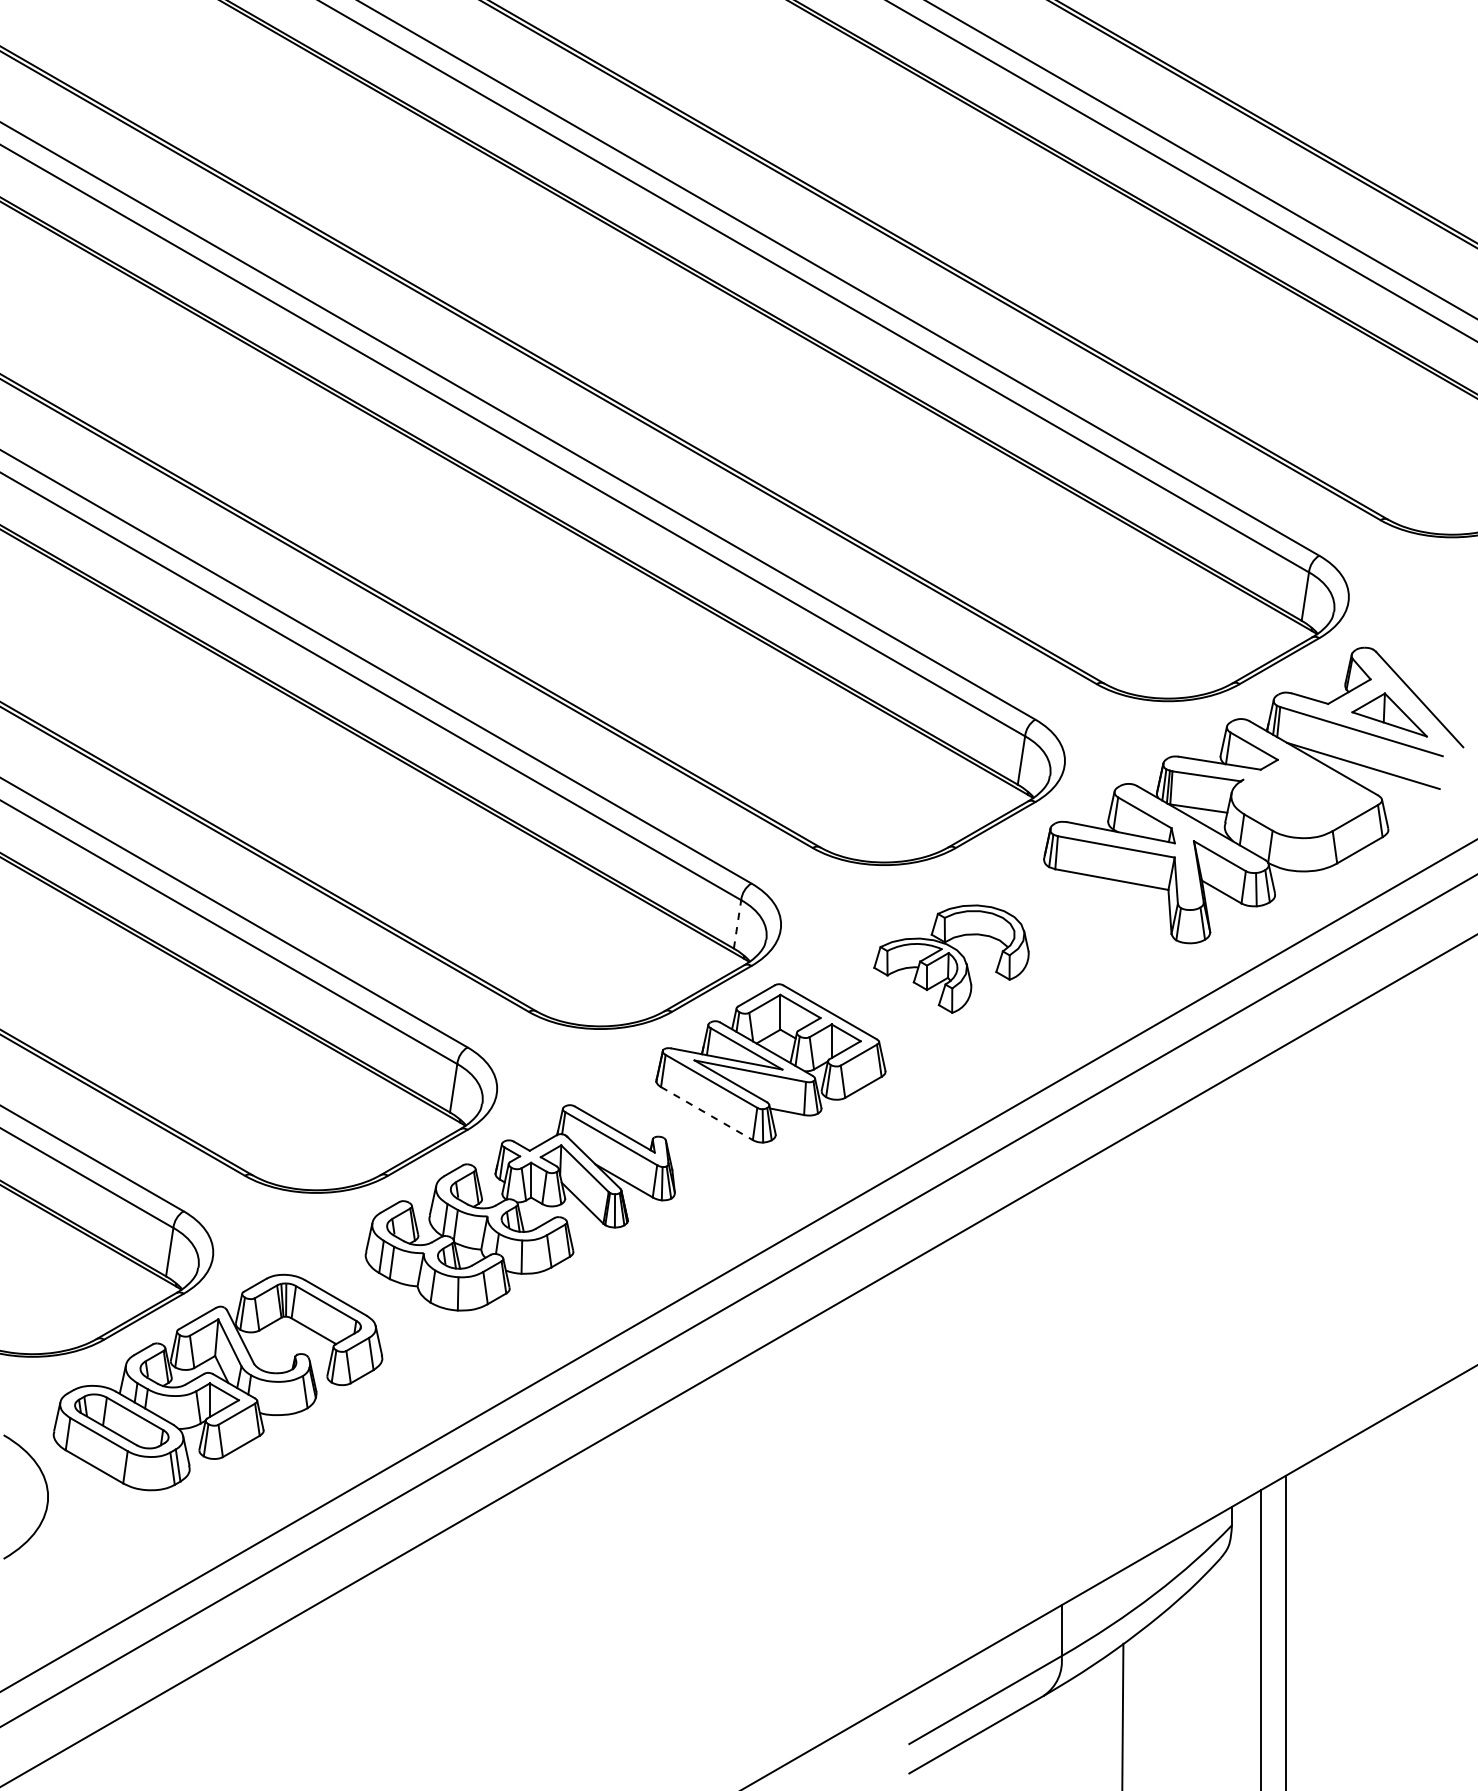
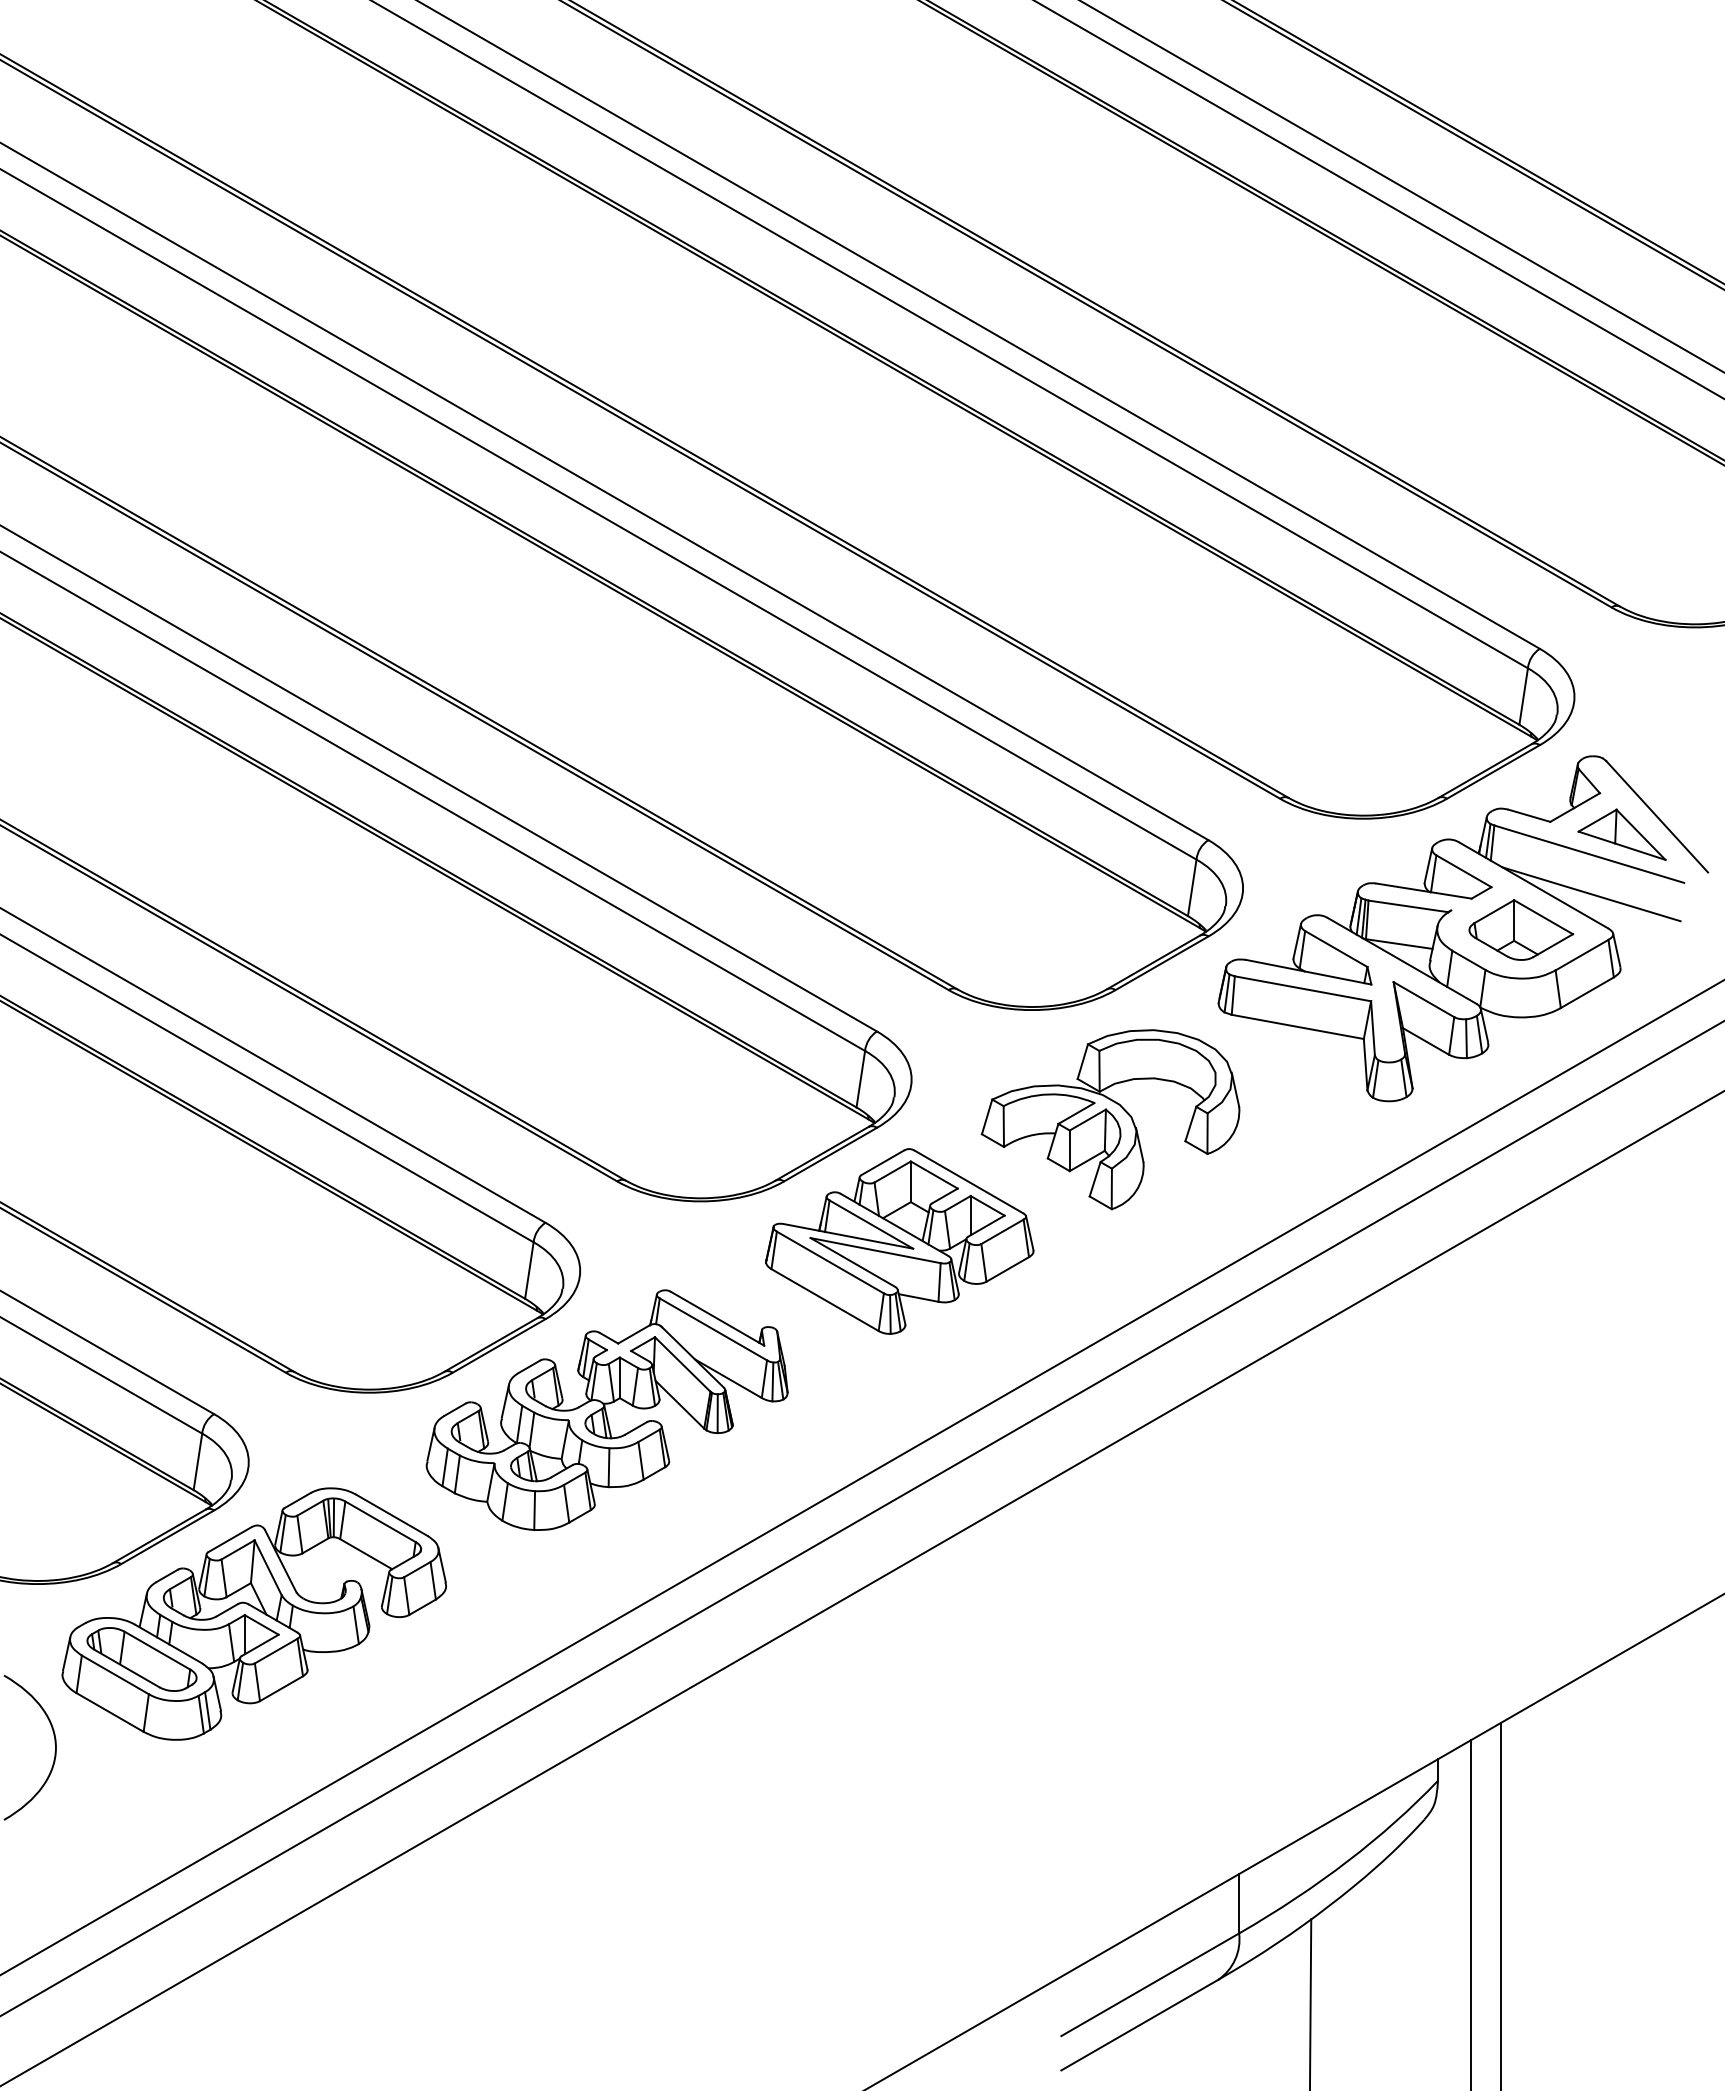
part: (1303, 796) -> (1521, 929), added
line: (737, 924) -> (860, 1079), dashed -> solid
part: (951, 958) -> (1110, 1119), size x1.43
line: (707, 1113) -> (825, 1300), dashed -> solid

